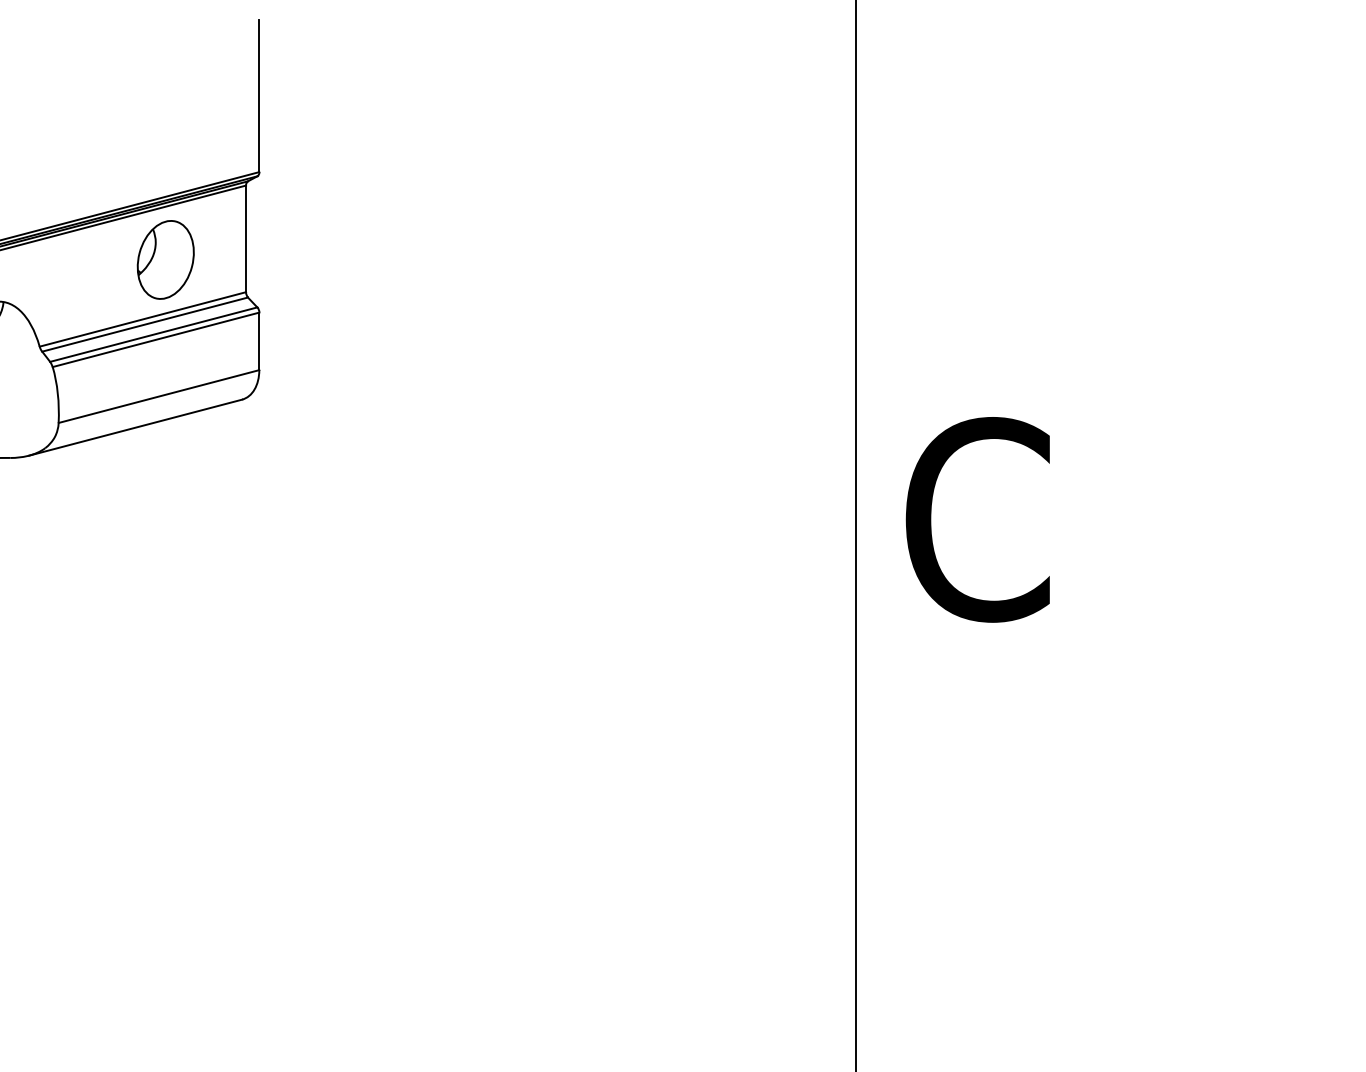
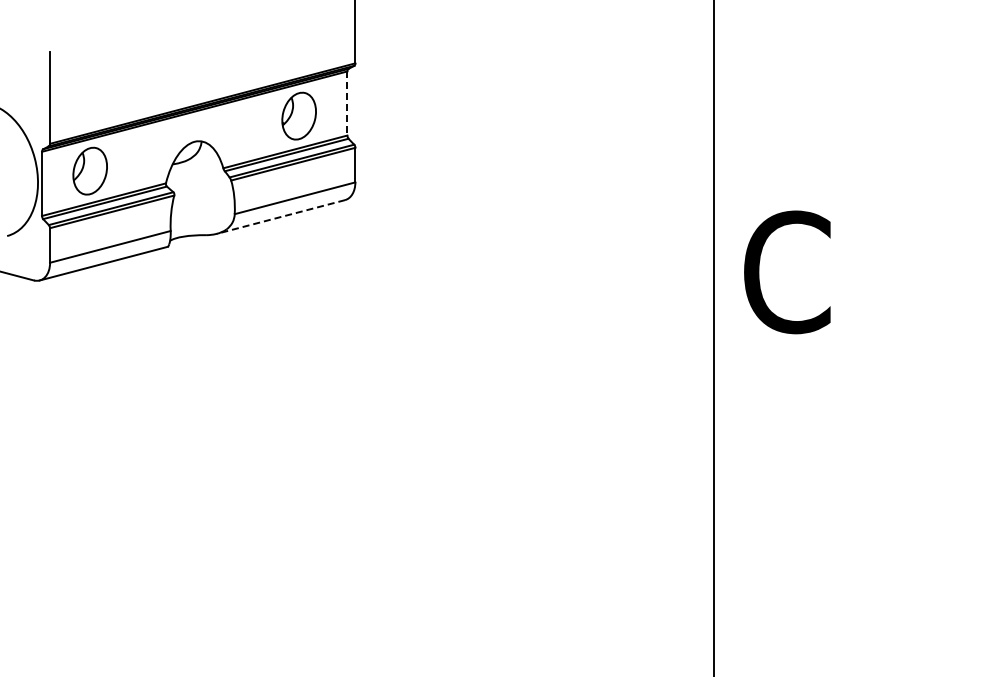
line: (246, 240) -> (347, 104), solid -> dashed
line: (134, 428) -> (280, 217), solid -> dashed

